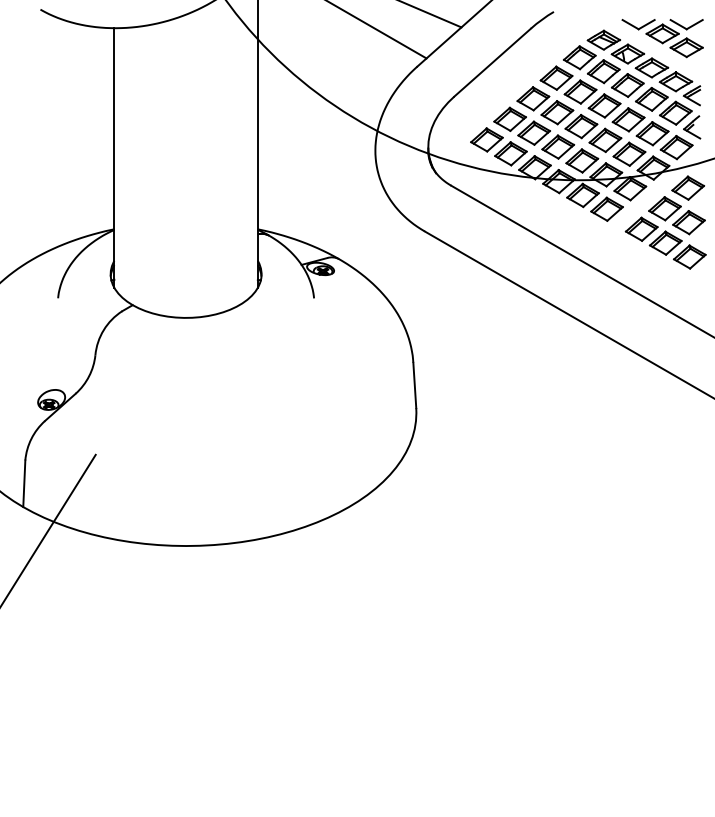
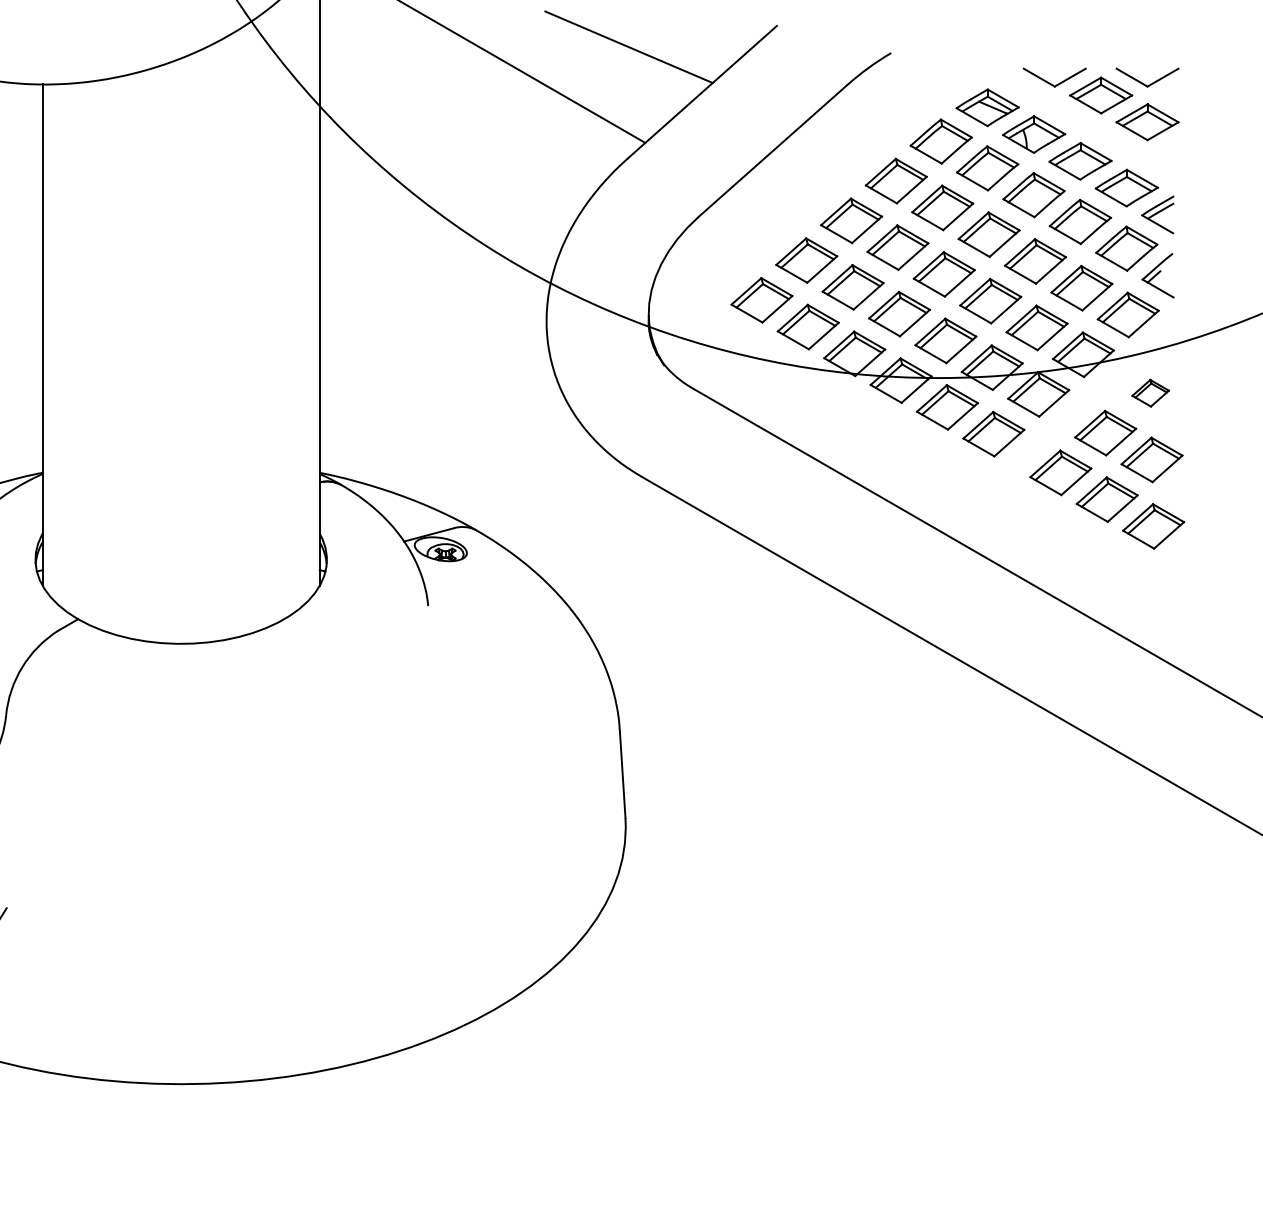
part: (688, 187) -> (1151, 392), size x0.6

